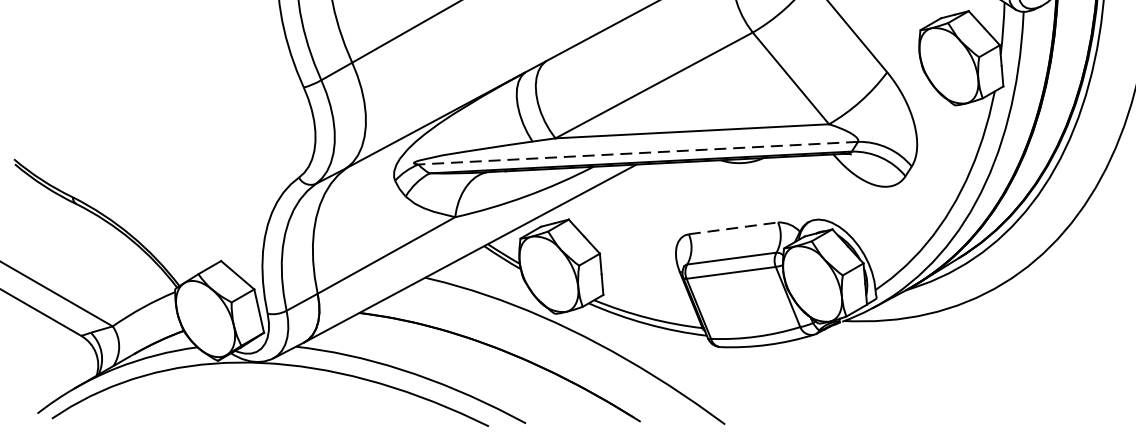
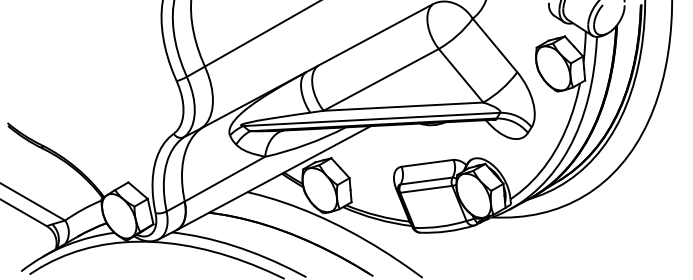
line: (637, 153) -> (371, 119), dashed -> solid
line: (735, 228) -> (428, 163), dashed -> solid

